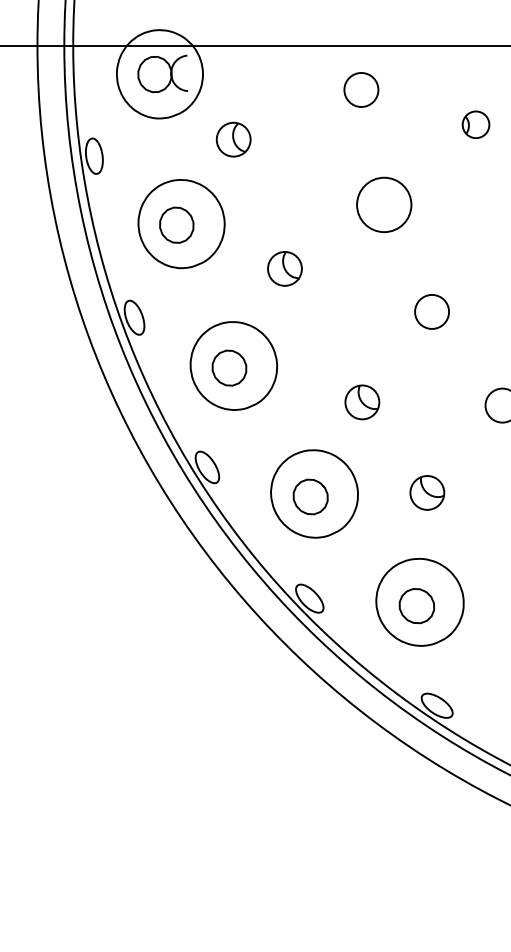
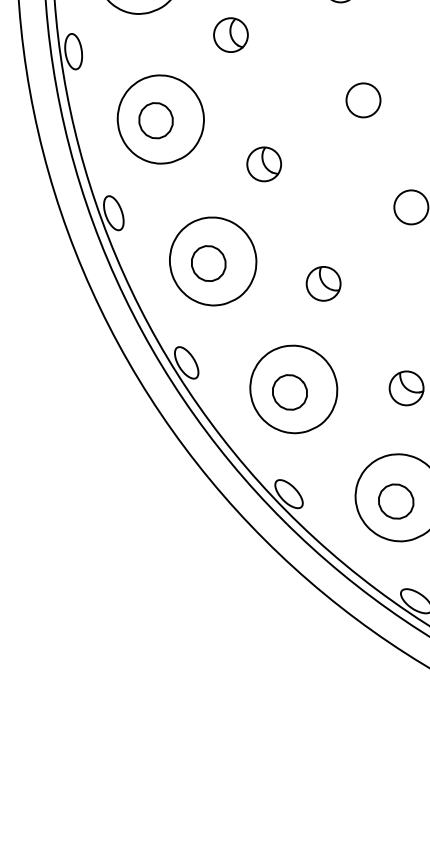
part: (233, 139) -> (230, 34), moved
circle: (384, 204) -> (363, 99), size x0.62
part: (362, 402) -> (323, 283), moved

